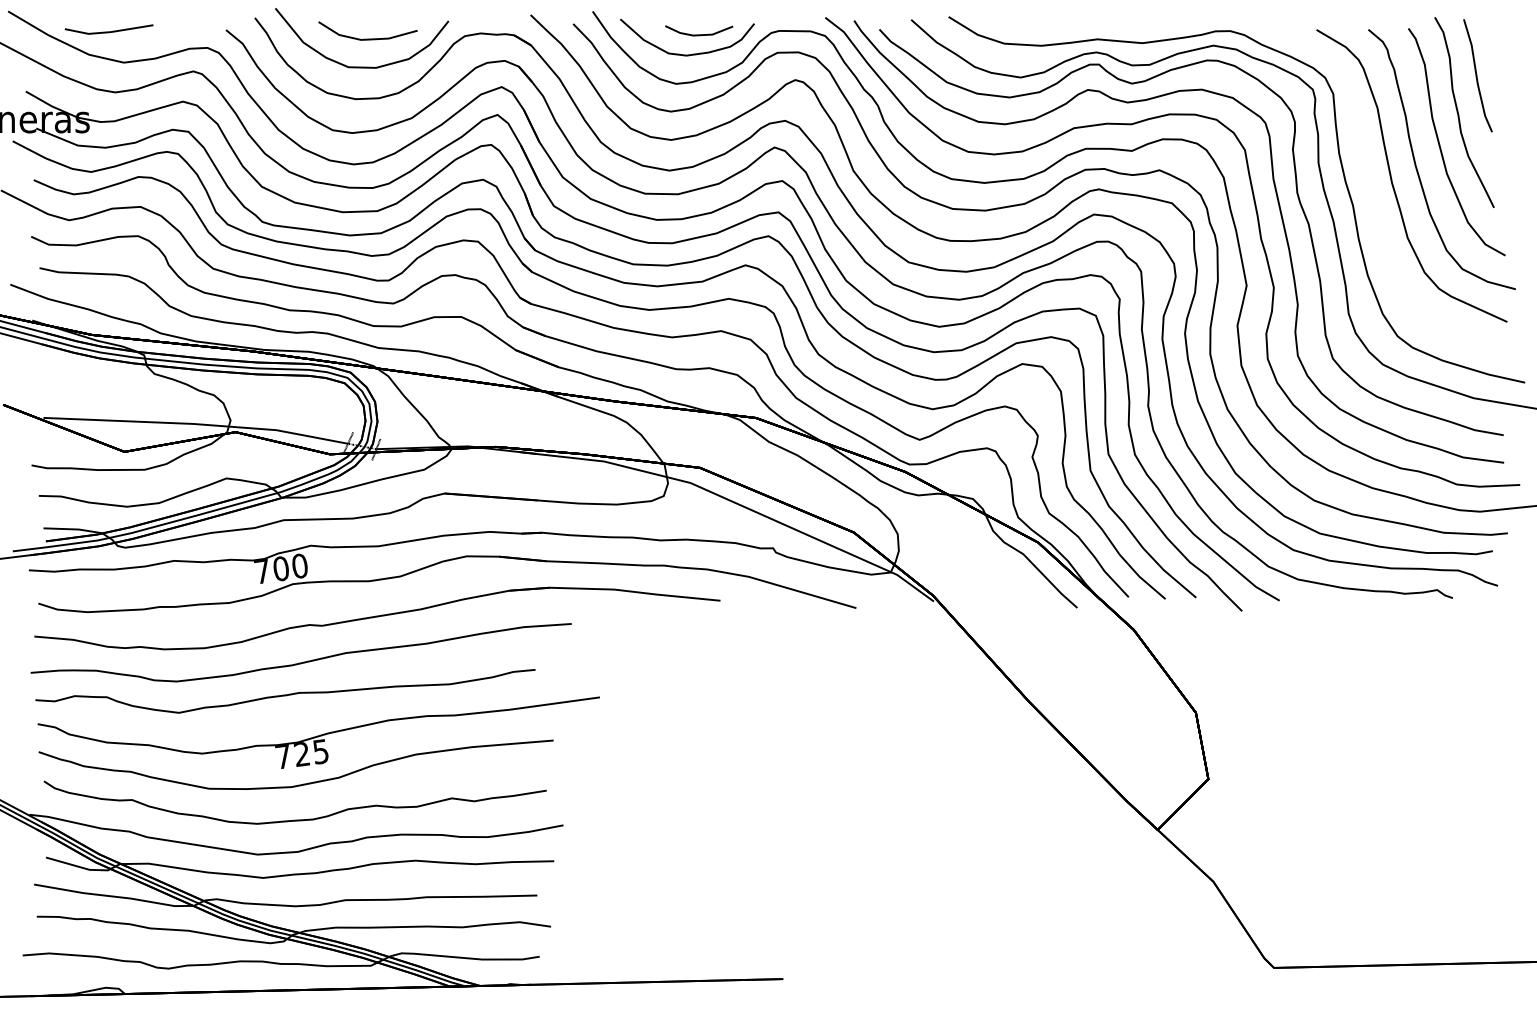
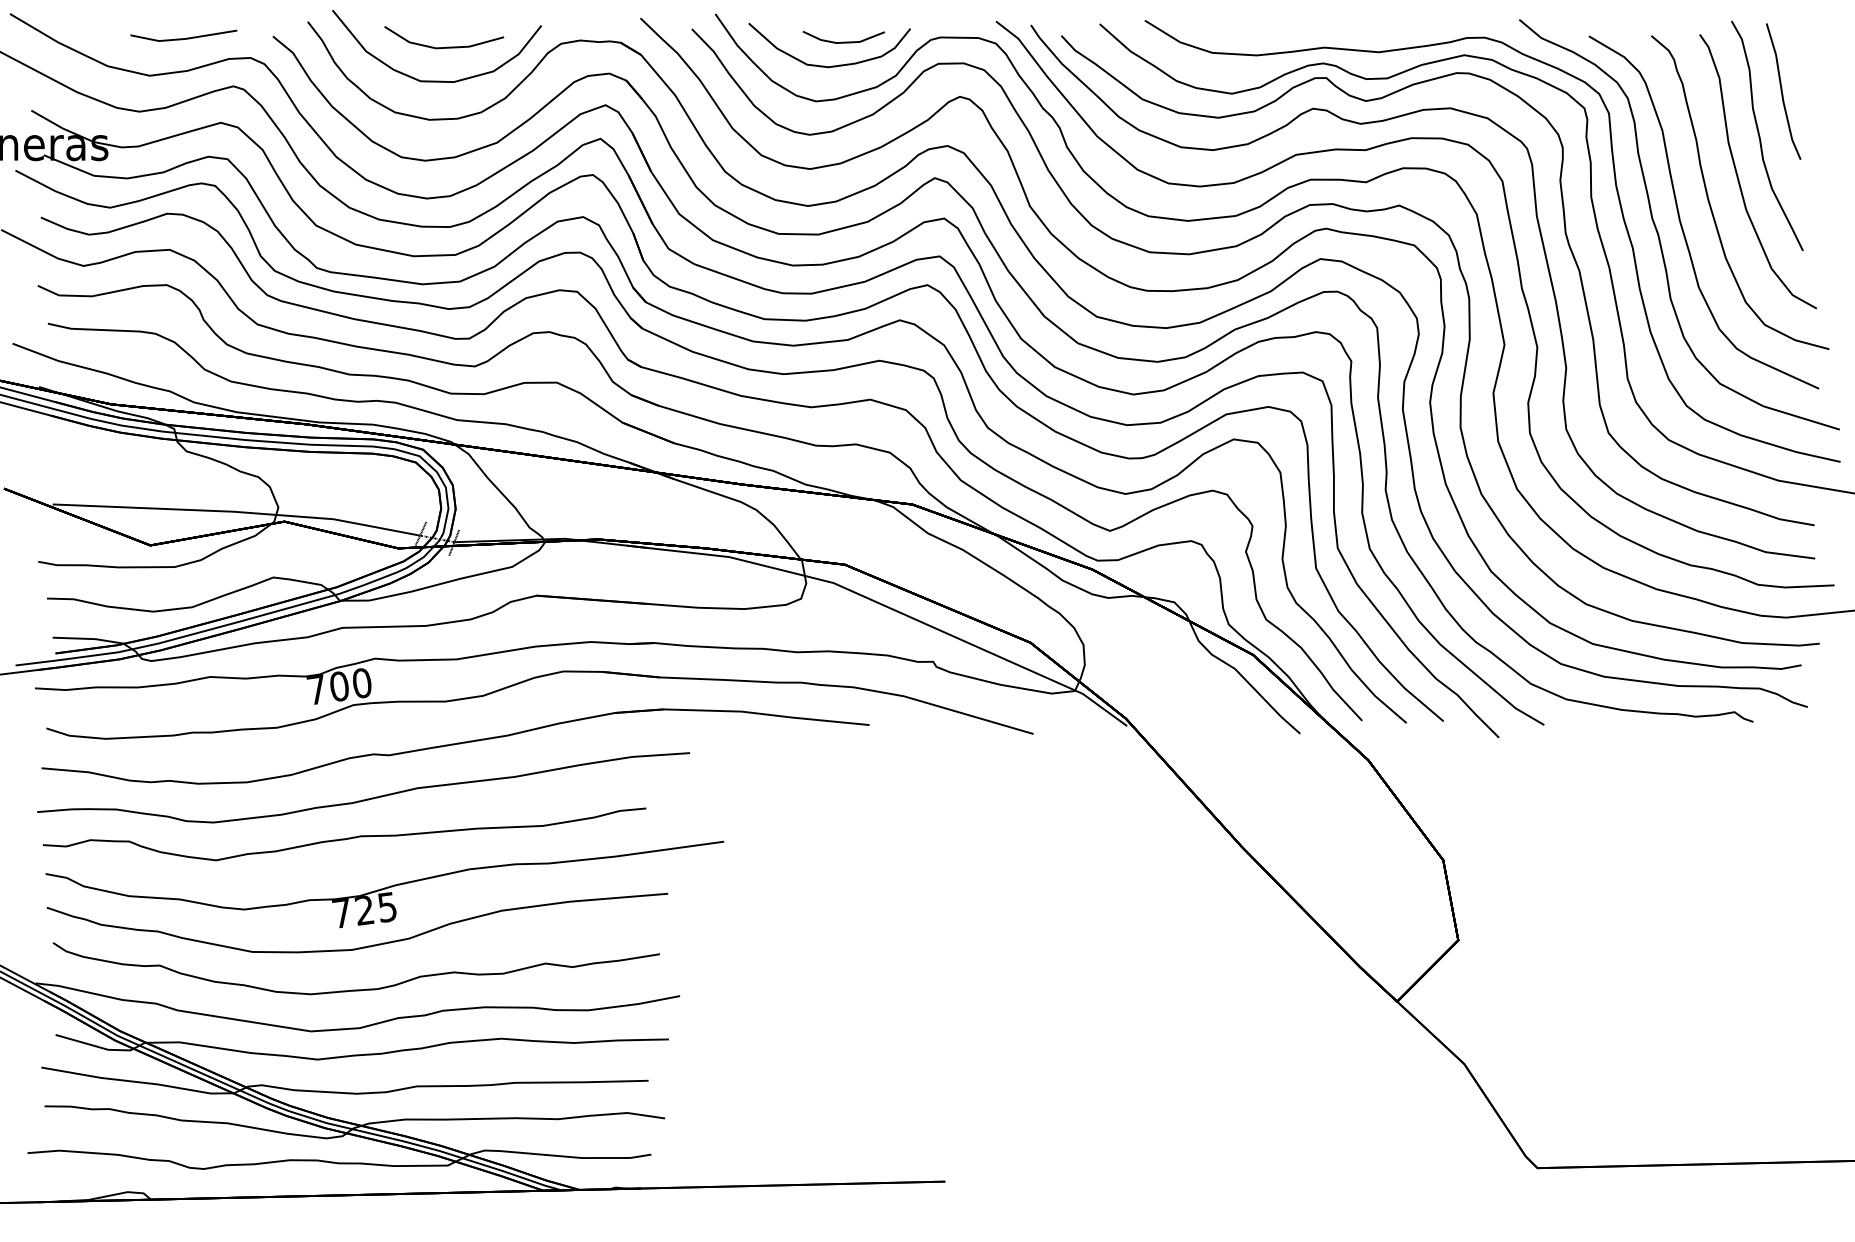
line: (108, 31) -> (183, 38), moved
part: (1374, 191) -> (1658, 231), added

